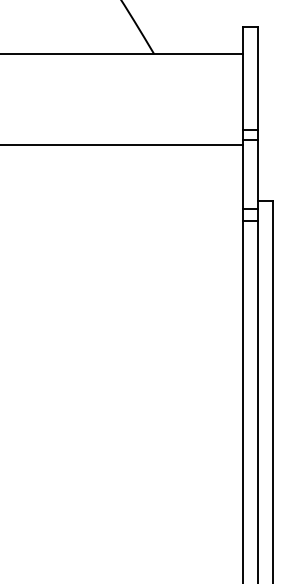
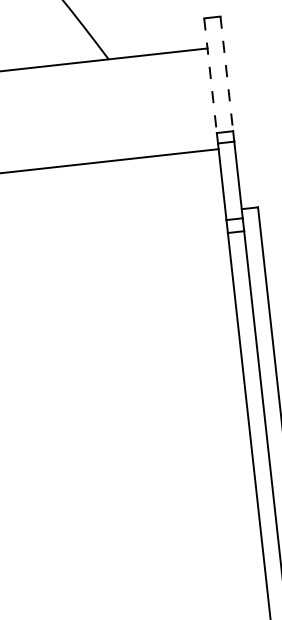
line: (243, 78) -> (210, 75), solid -> dashed
line: (258, 78) -> (227, 73), solid -> dashed

